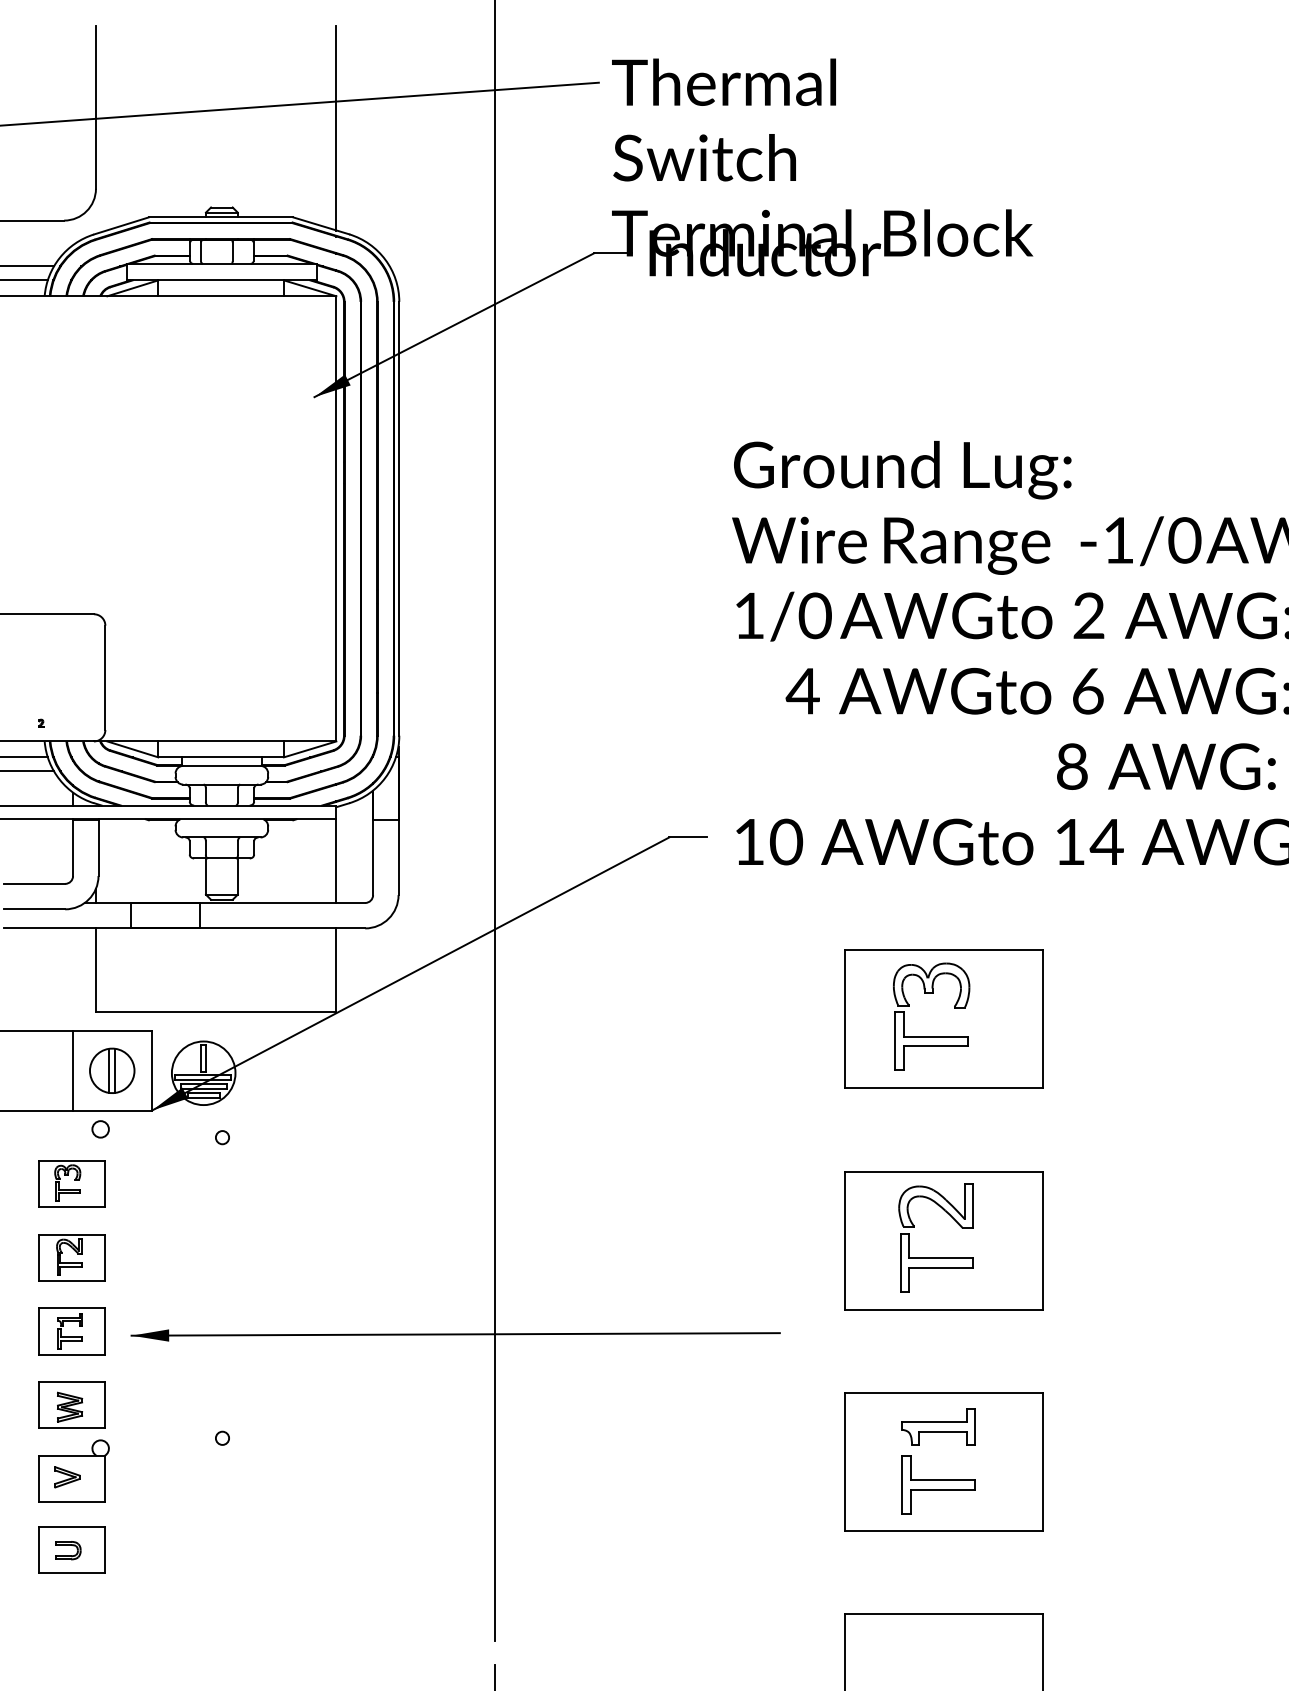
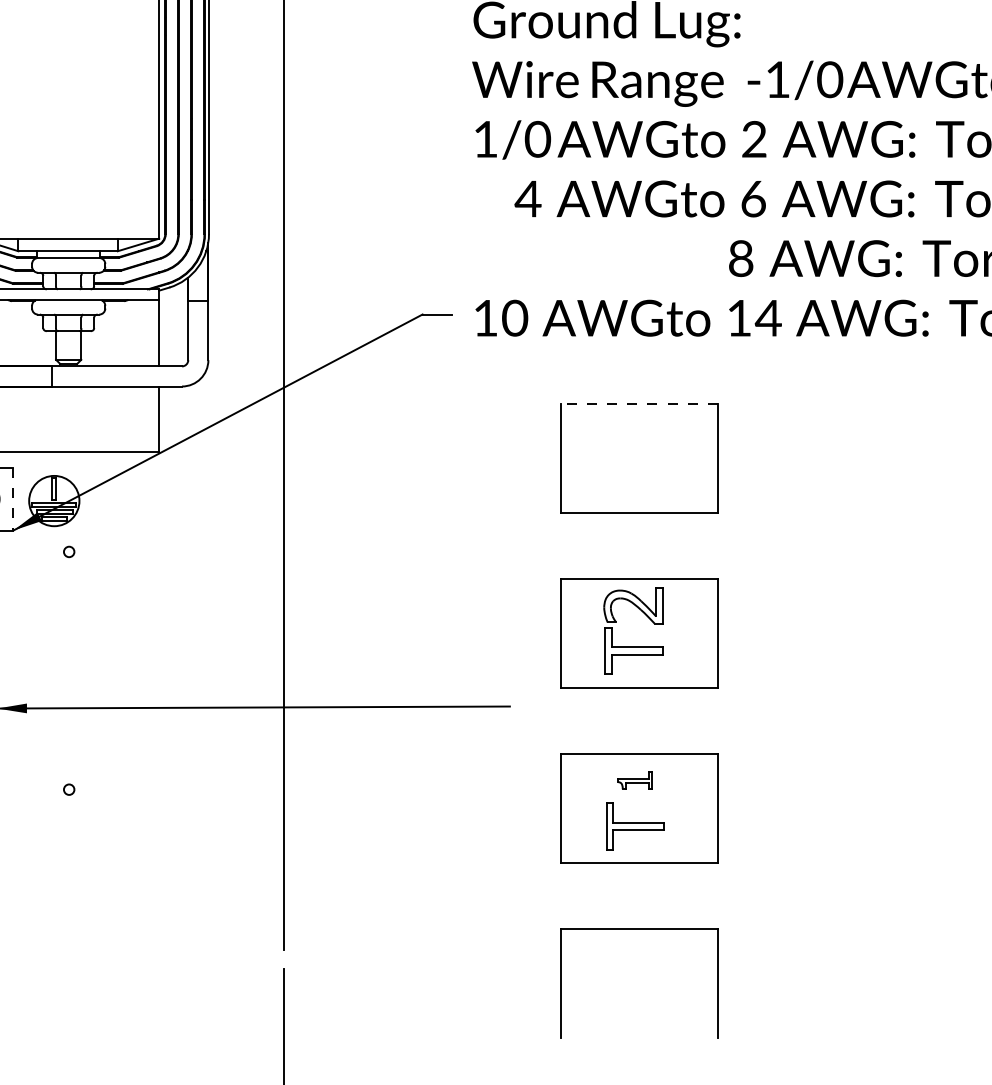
line: (943, 950) -> (639, 403), solid -> dashed
part: (931, 1036) -> (629, 471), removed
line: (152, 1070) -> (13, 498), solid -> dashed
part: (938, 1426) -> (635, 780), size x0.6

